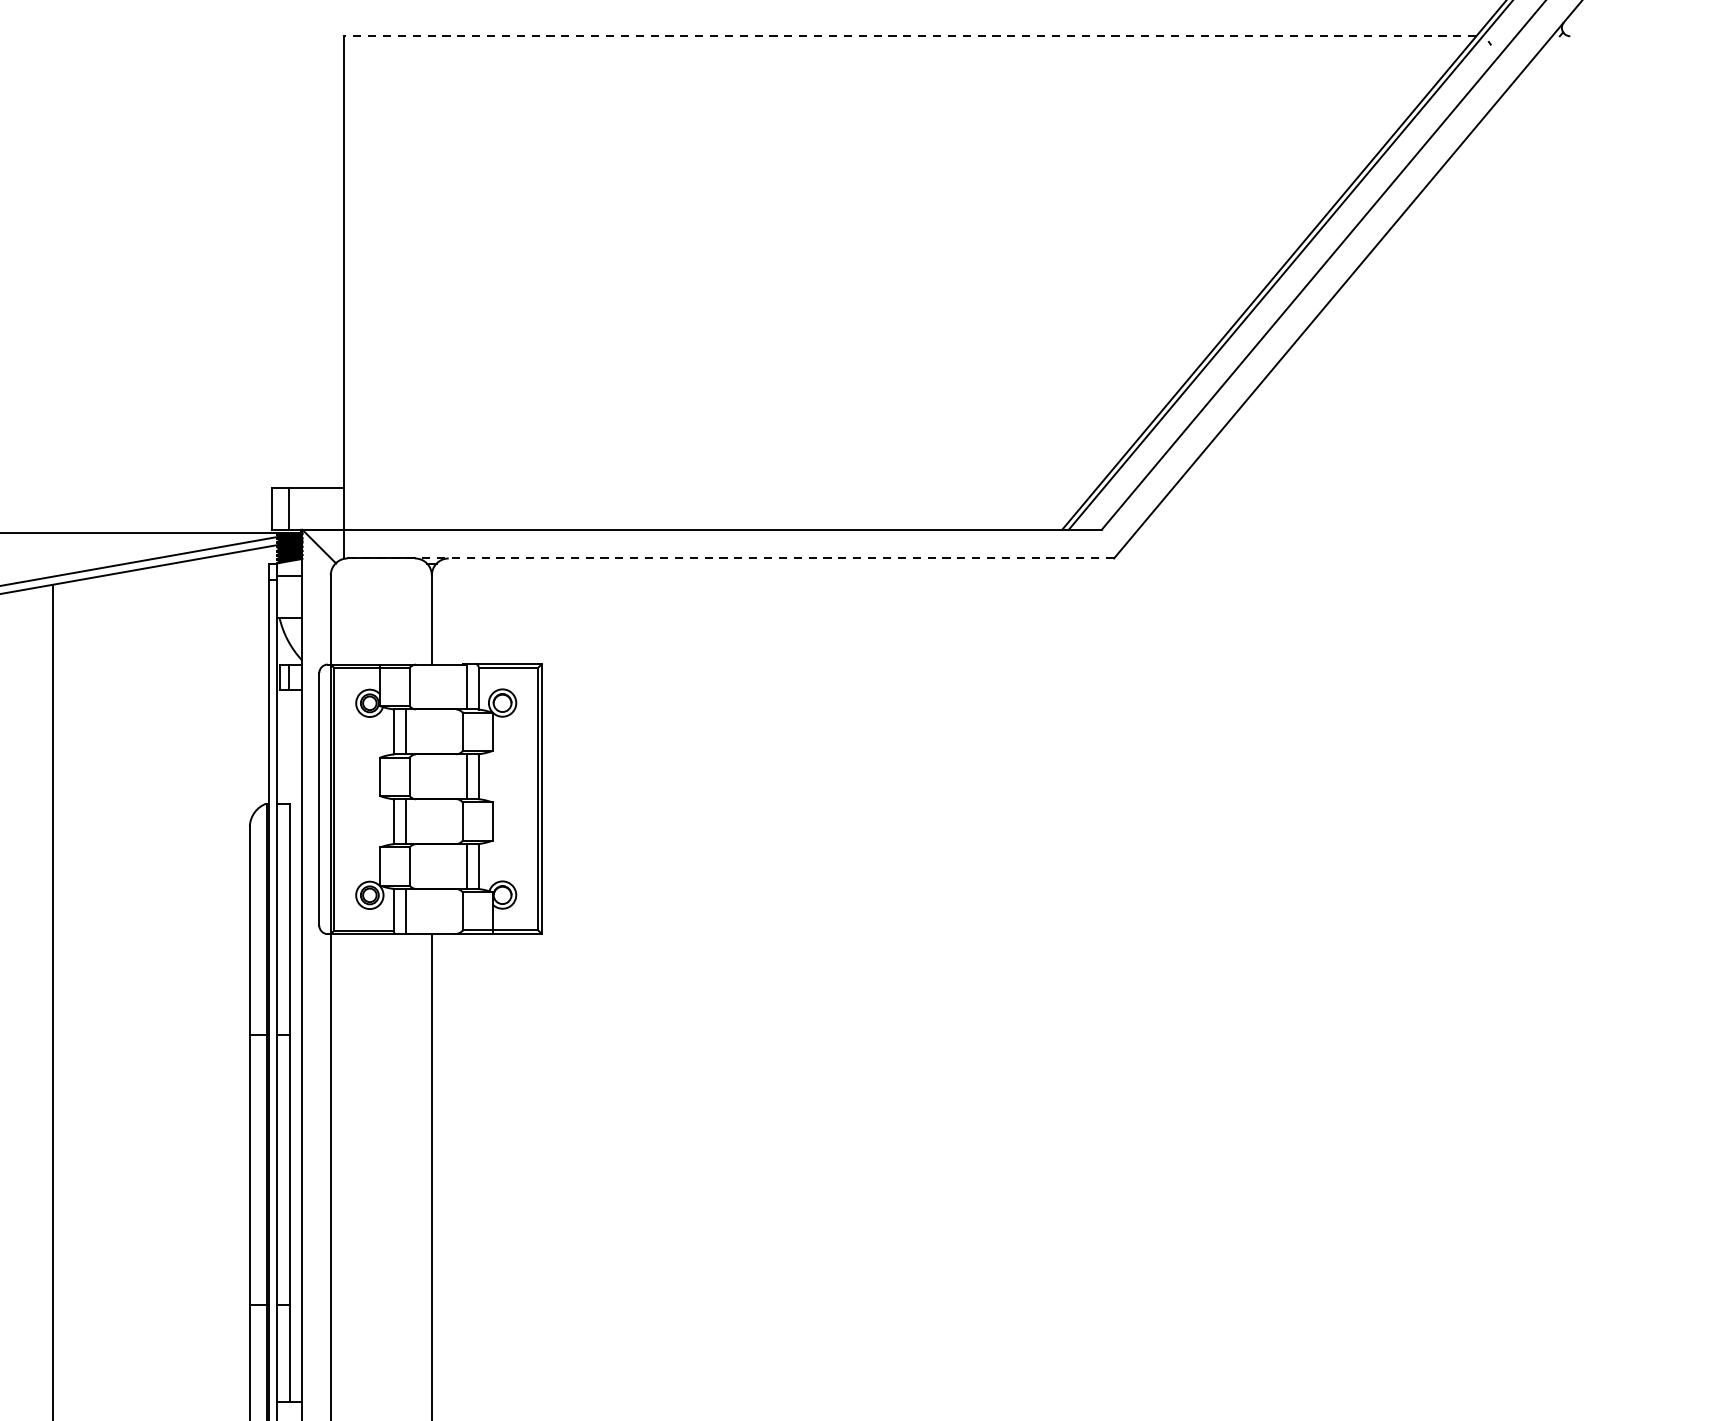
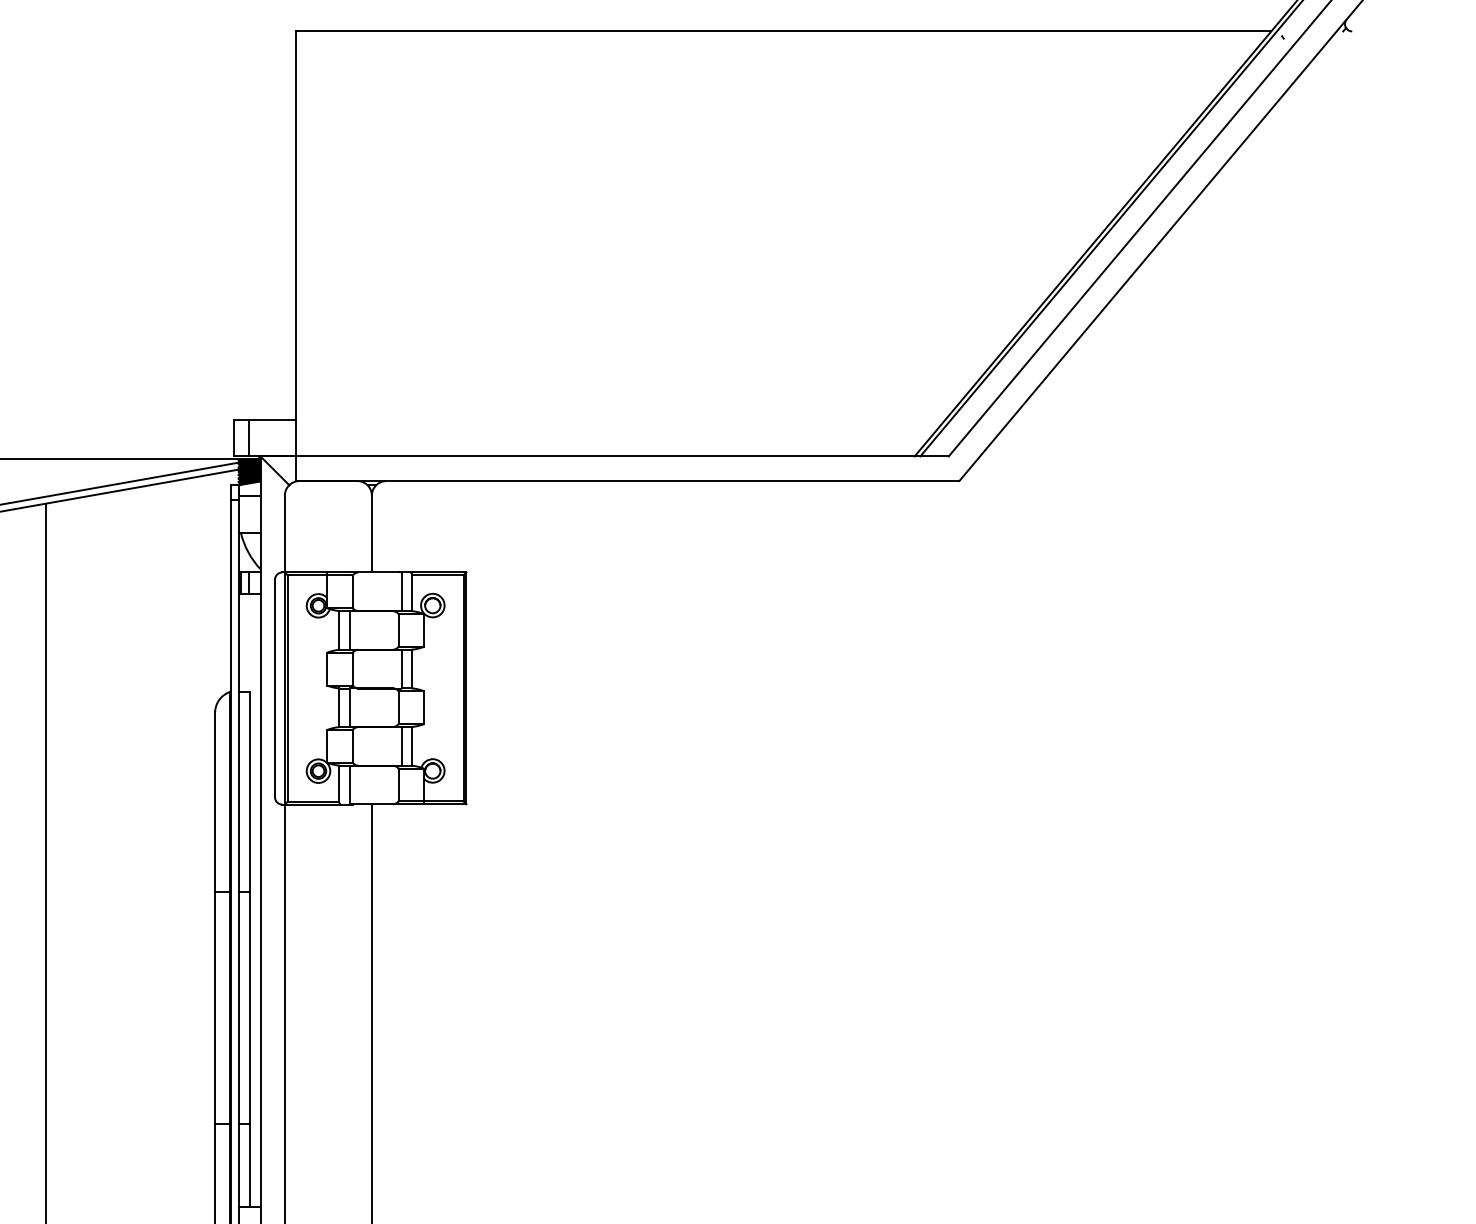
line: (909, 36) -> (783, 31), dashed -> solid
line: (728, 558) -> (627, 481), dashed -> solid

